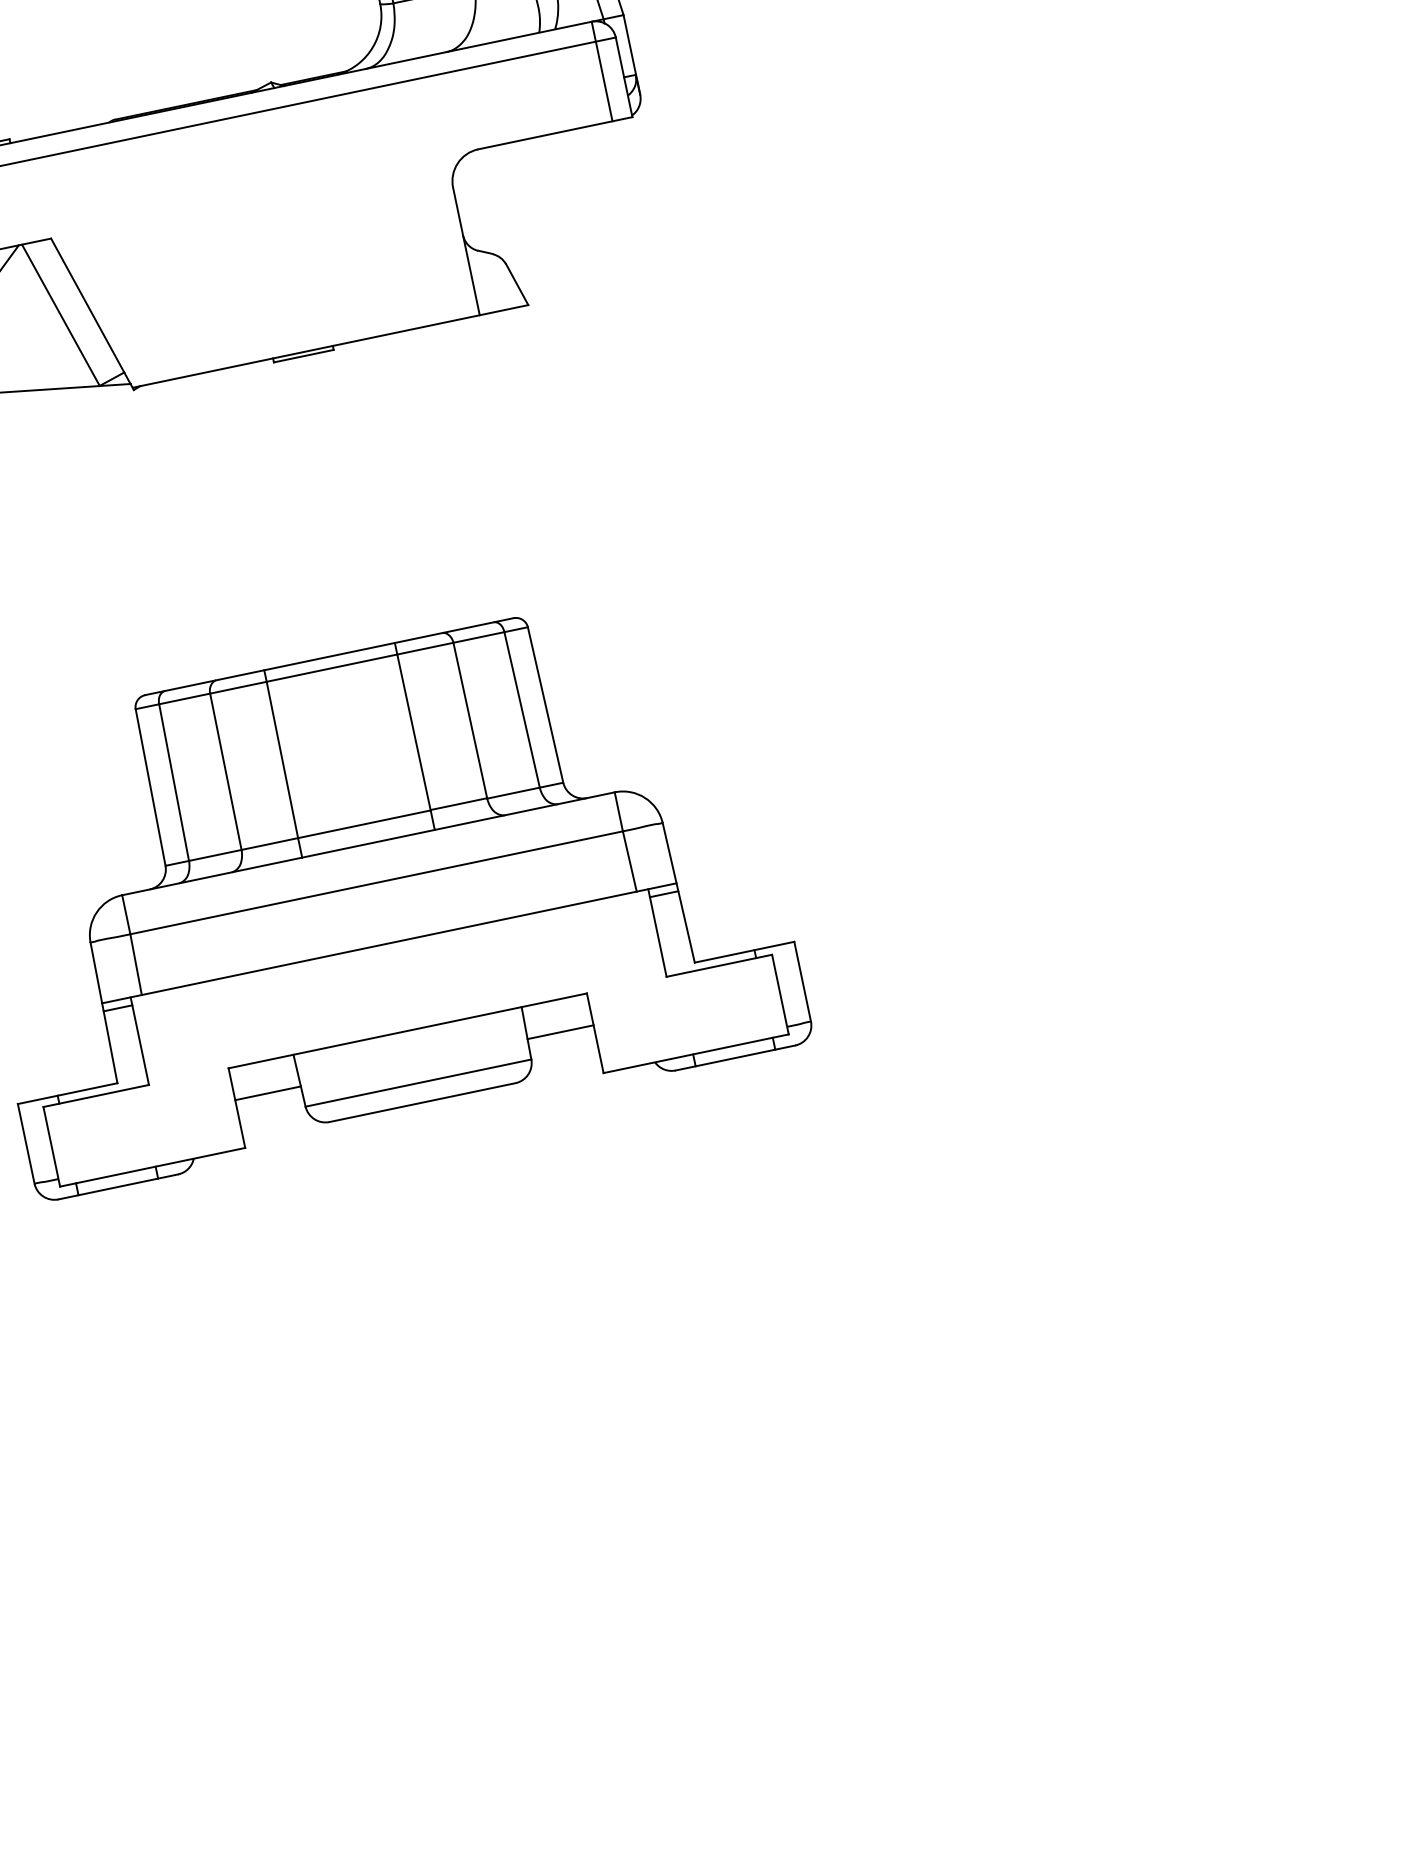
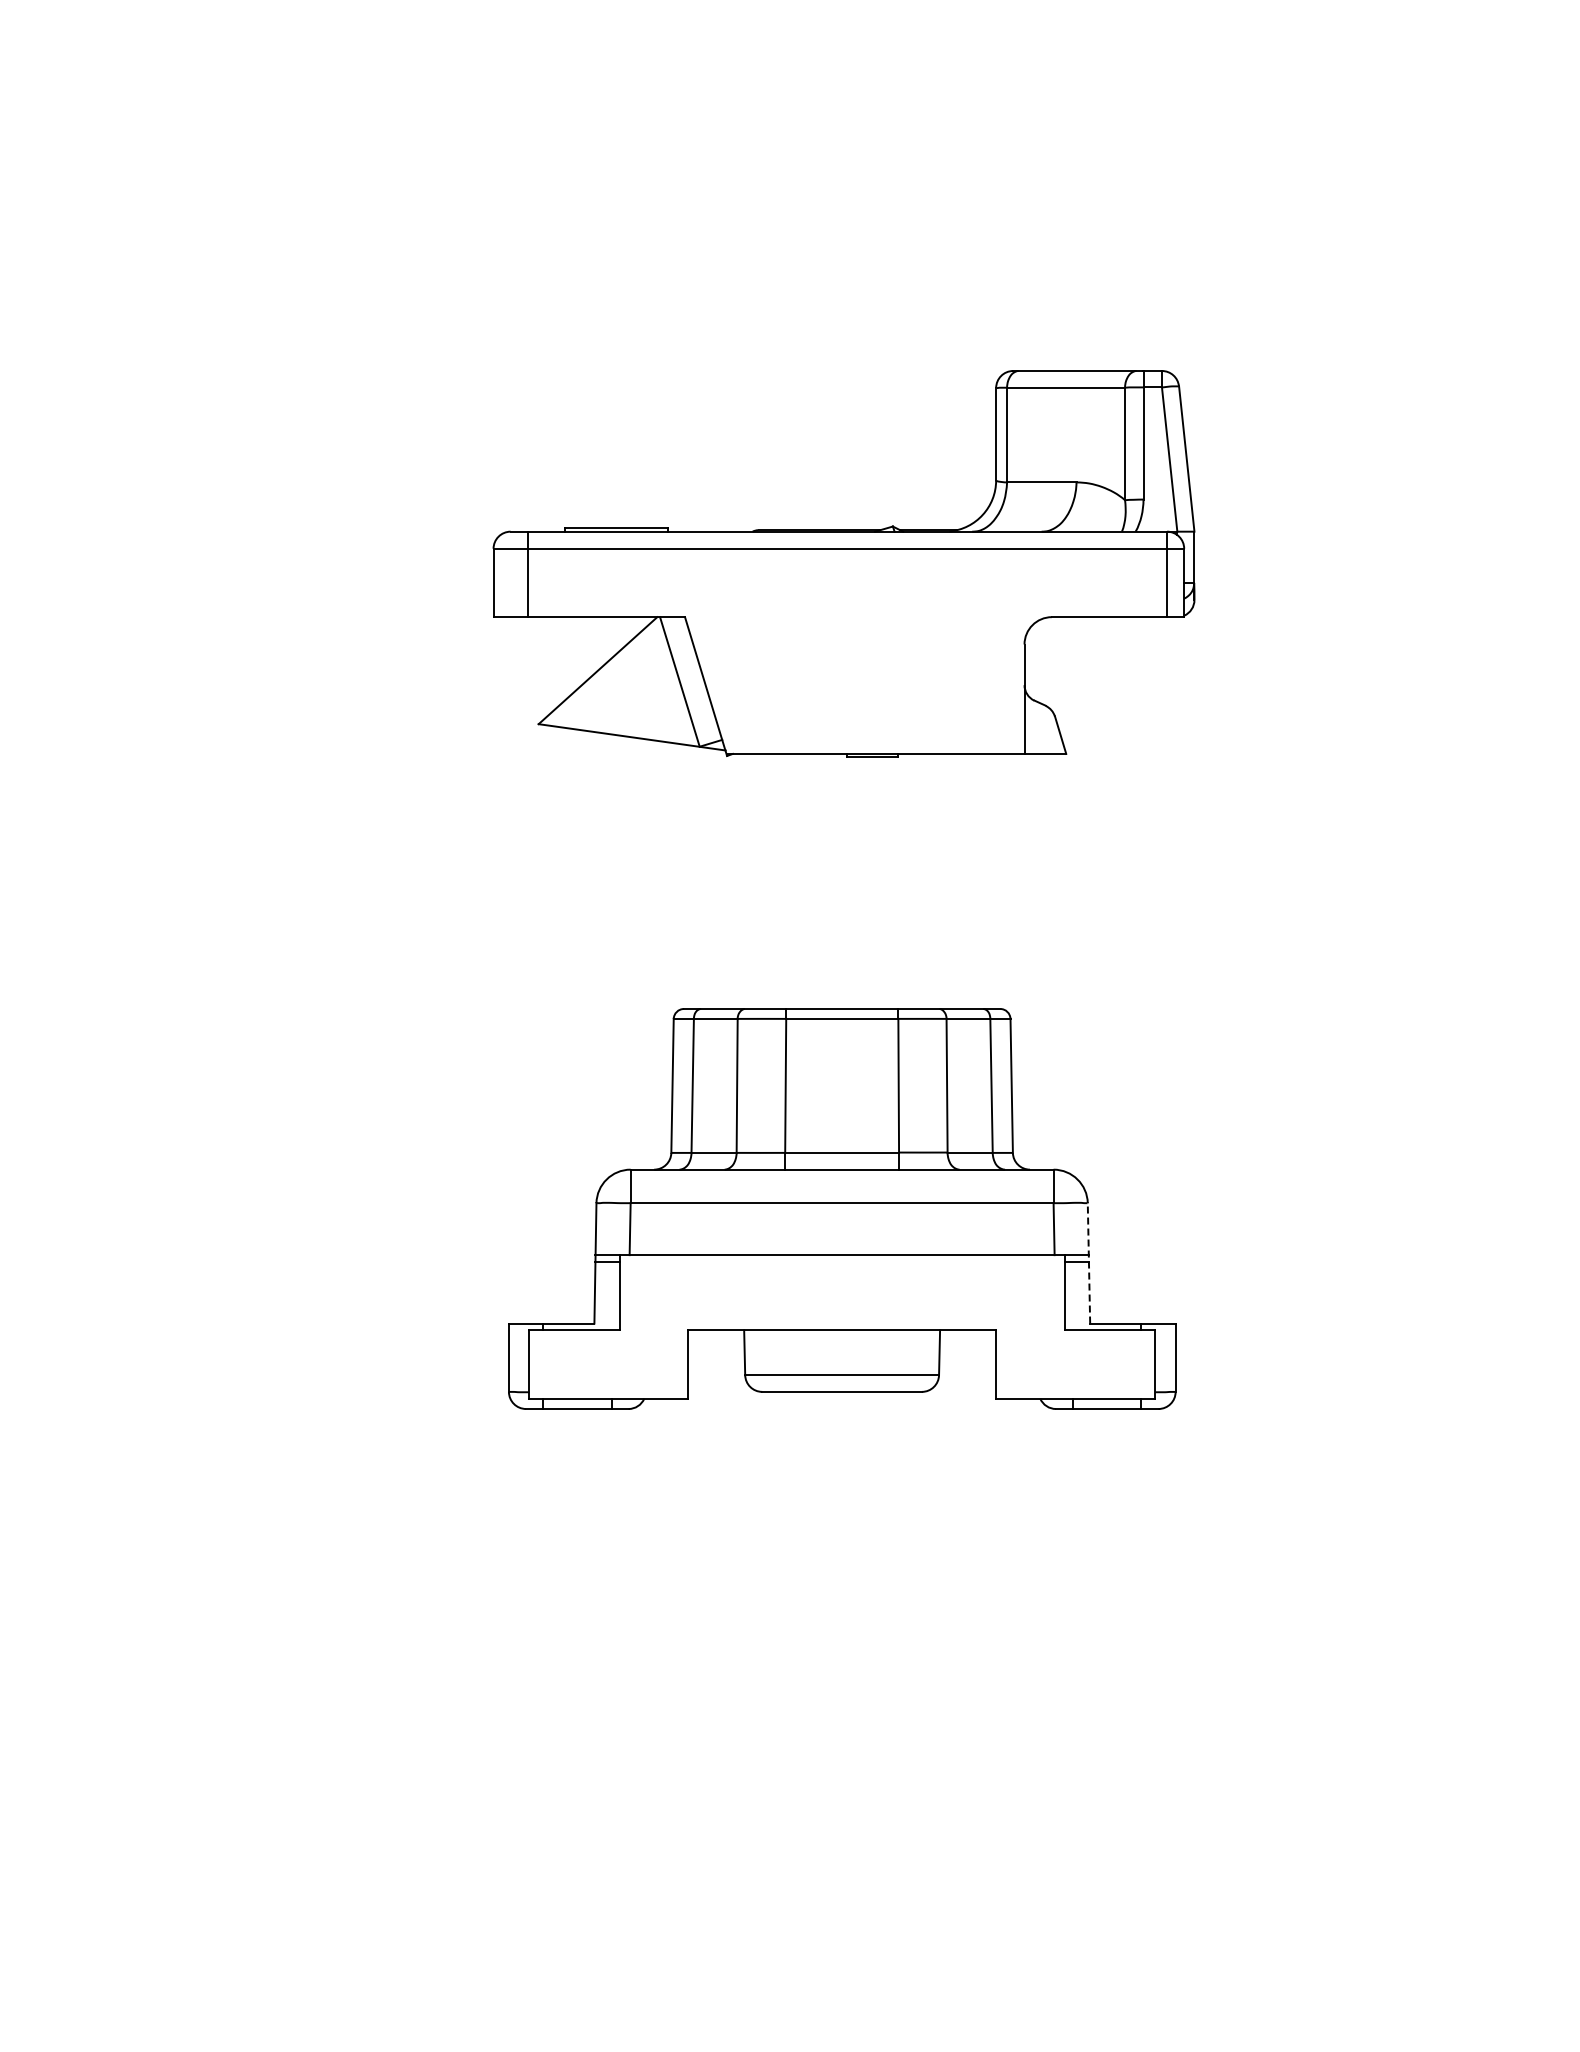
line: (677, 891) -> (1088, 1262), solid -> dashed
line: (560, 1032) -> (967, 1357), removed
line: (267, 1093) -> (716, 1357), removed

